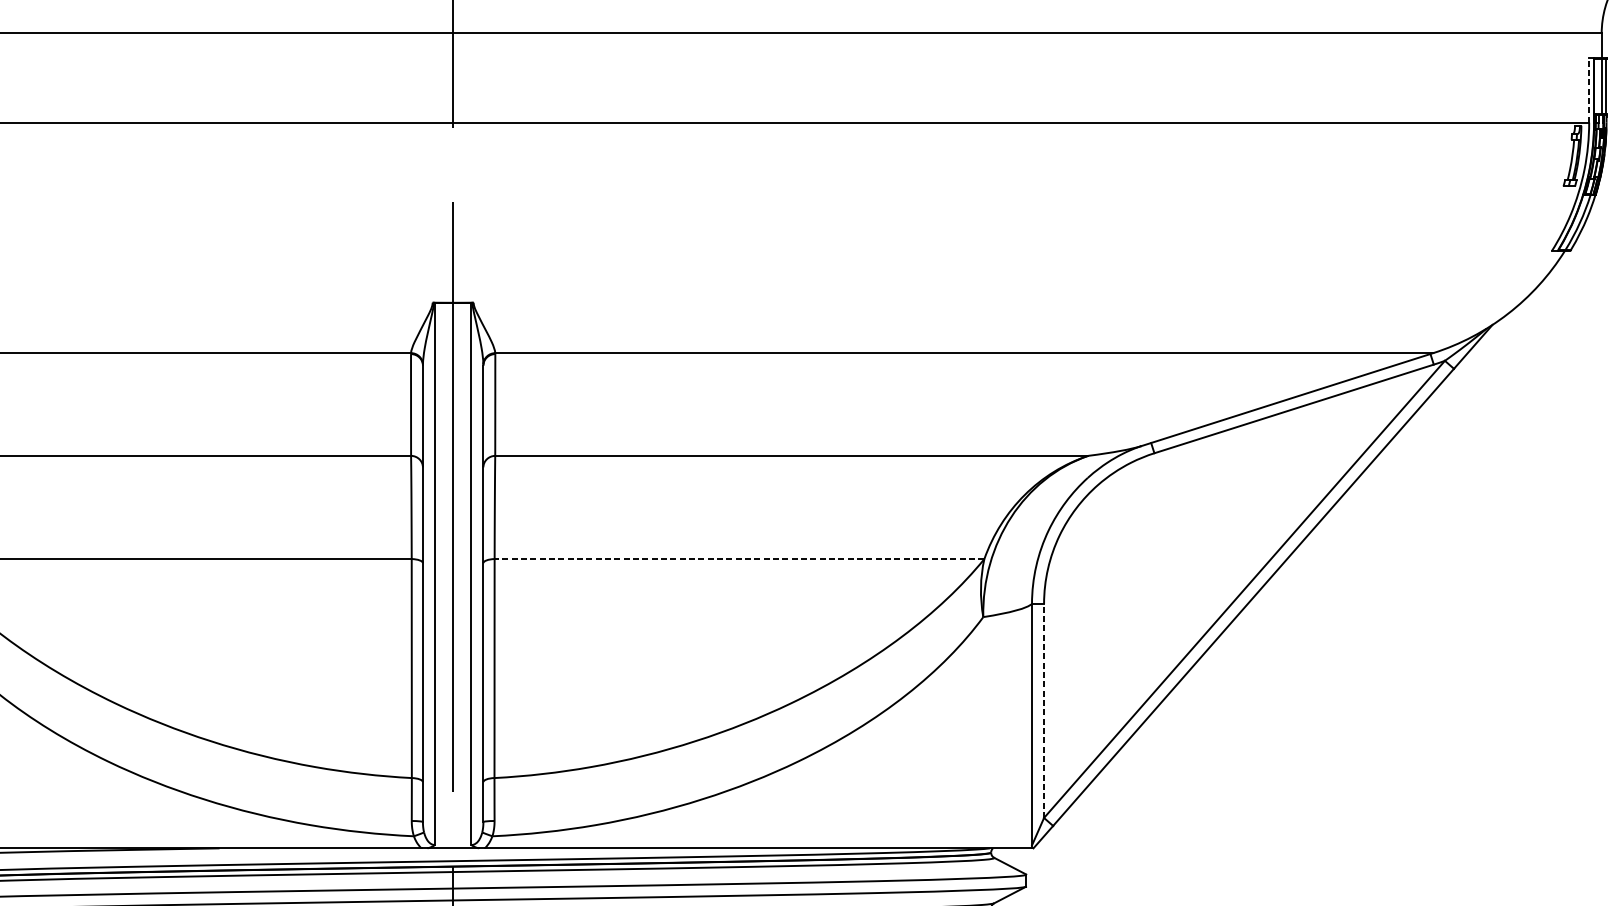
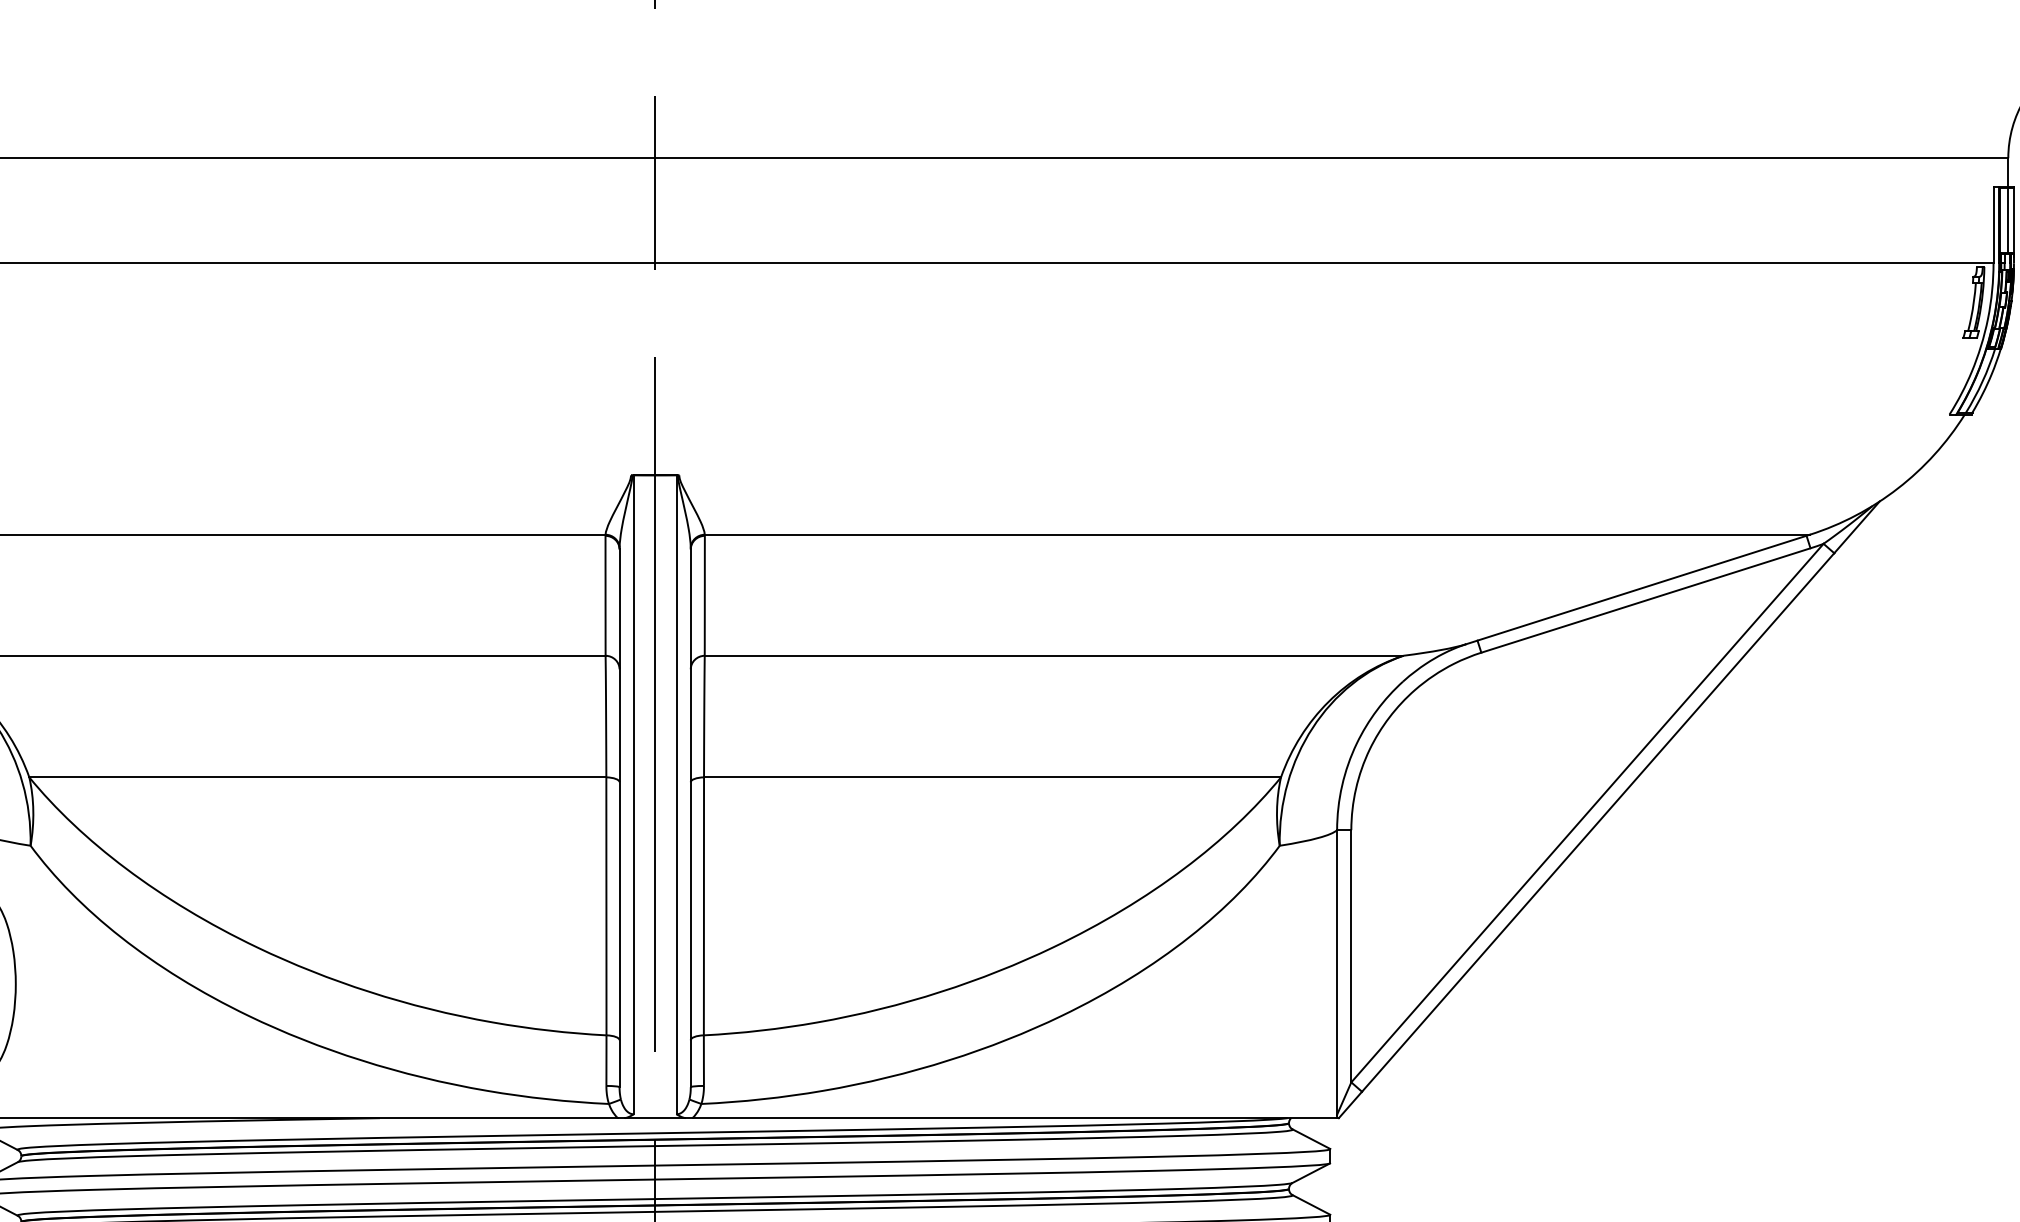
line: (1589, 89) -> (1993, 224), dashed -> solid
line: (739, 559) -> (992, 777), dashed -> solid
line: (1044, 710) -> (1351, 955), dashed -> solid

